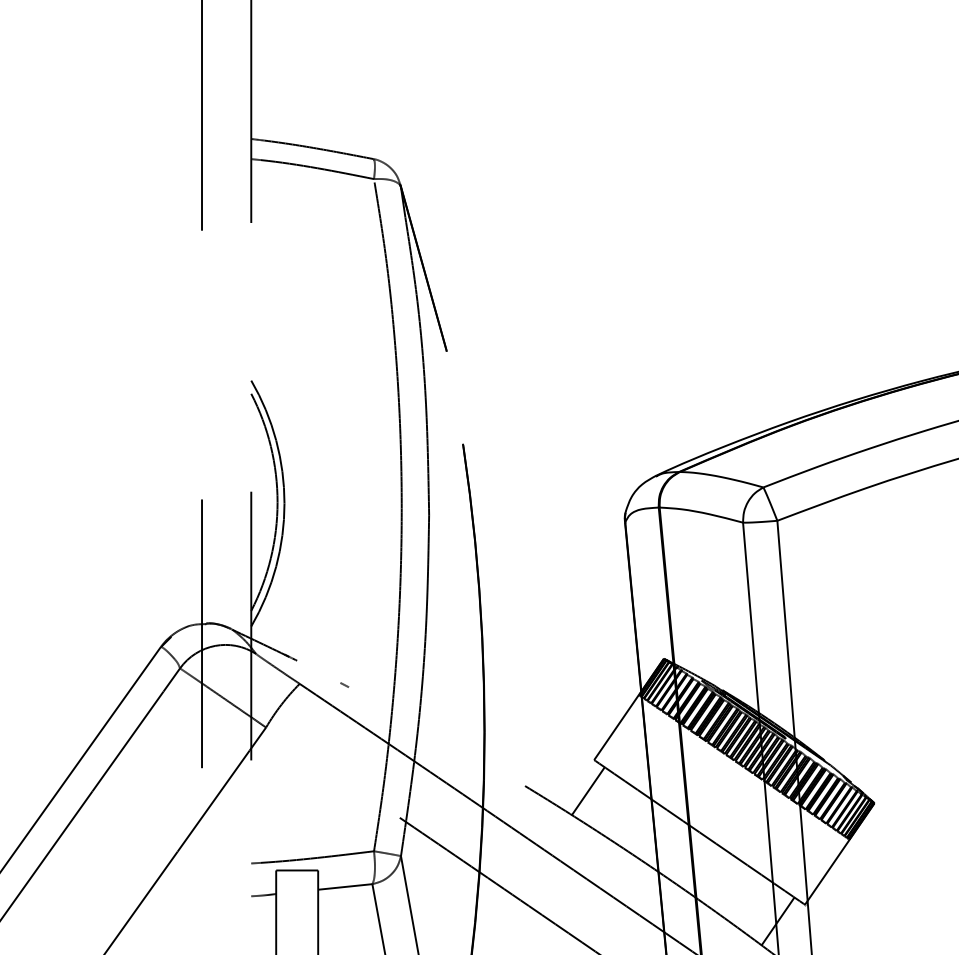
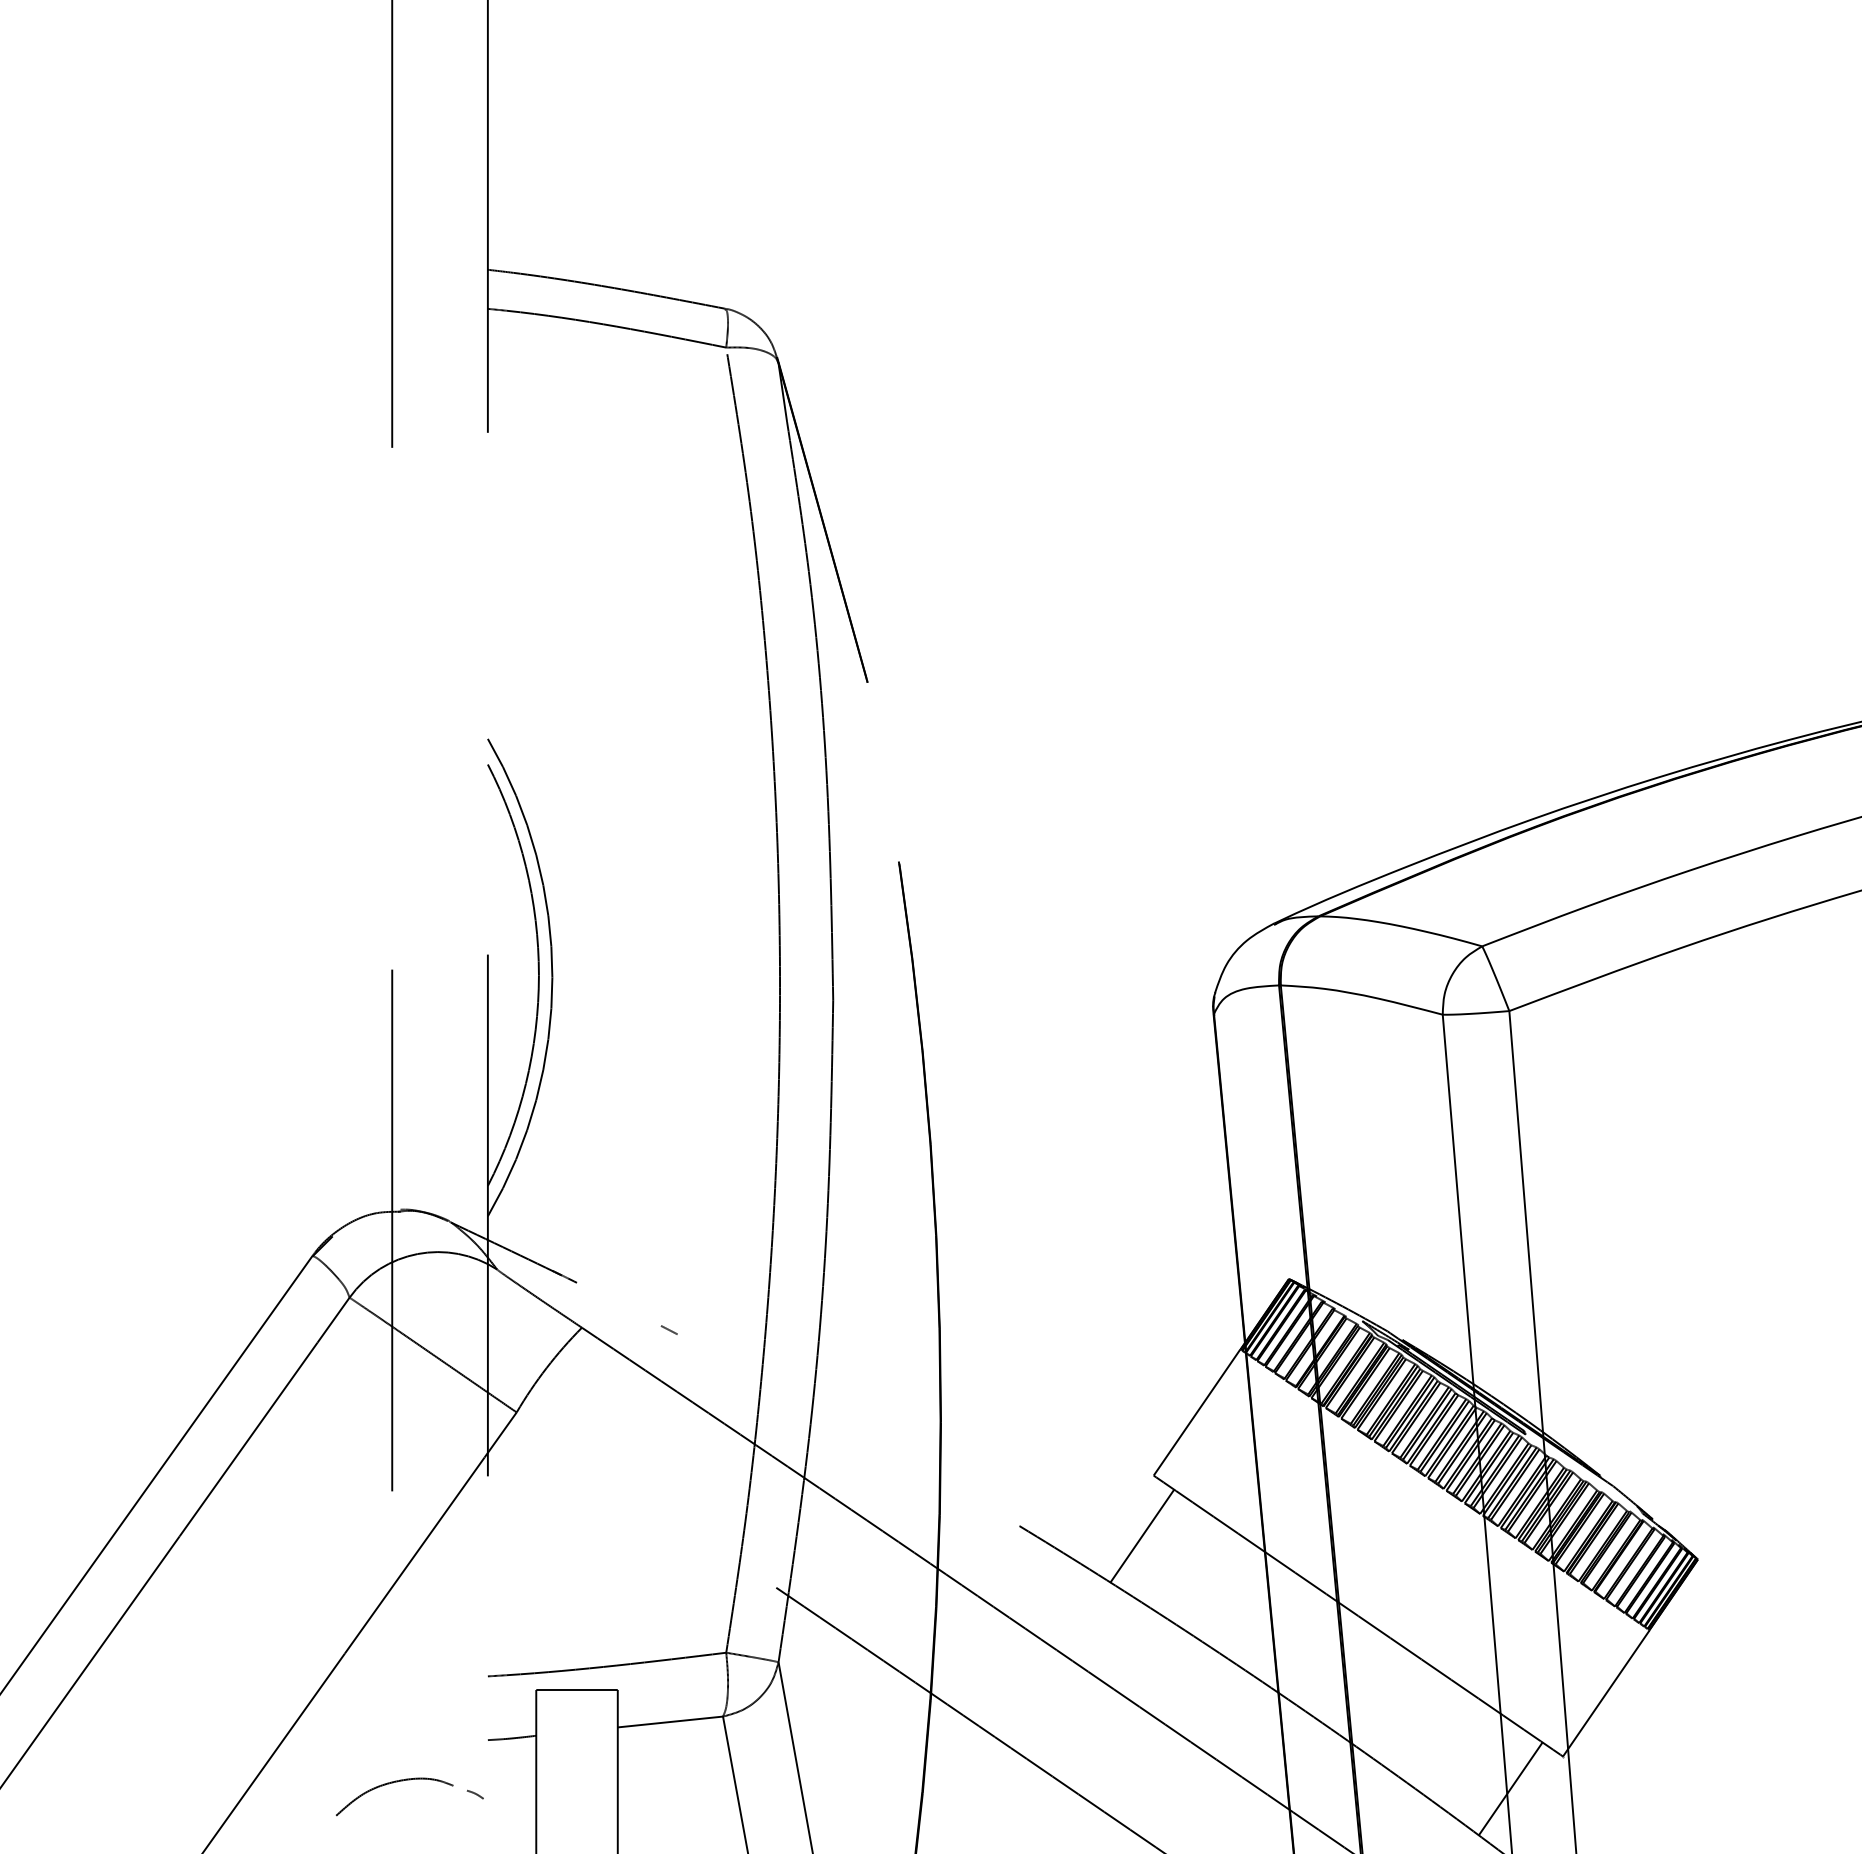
part: (210, 917) -> (408, 1781), added

